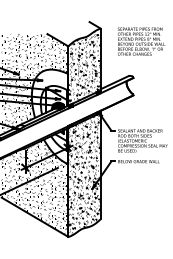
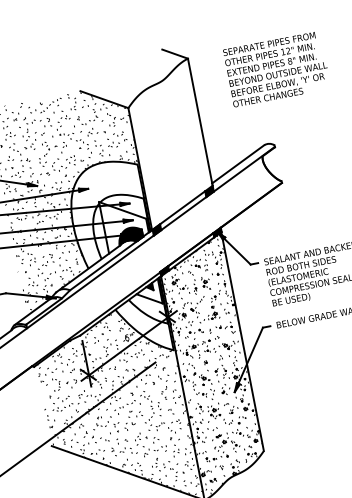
hatch: (84, 66) -> (169, 143), removed

